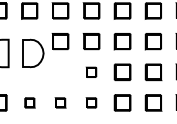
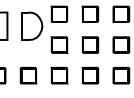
part: (60, 72) -> (59, 45), added
part: (91, 72) -> (90, 45), size x1.67
part: (29, 102) -> (28, 75), size x1.67
part: (60, 102) -> (59, 75), size x1.67
part: (91, 102) -> (90, 75), size x1.67

